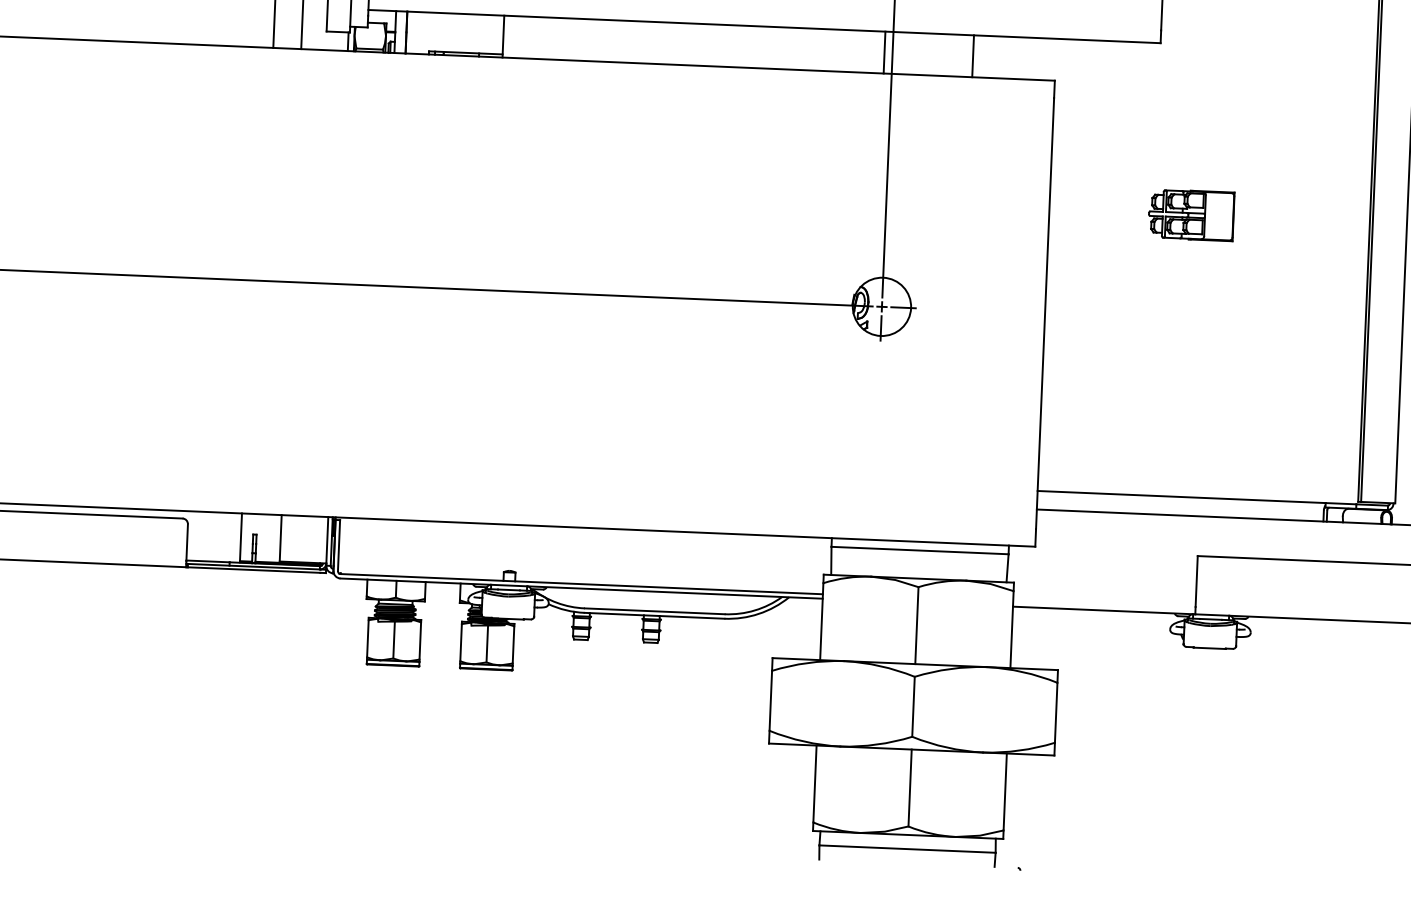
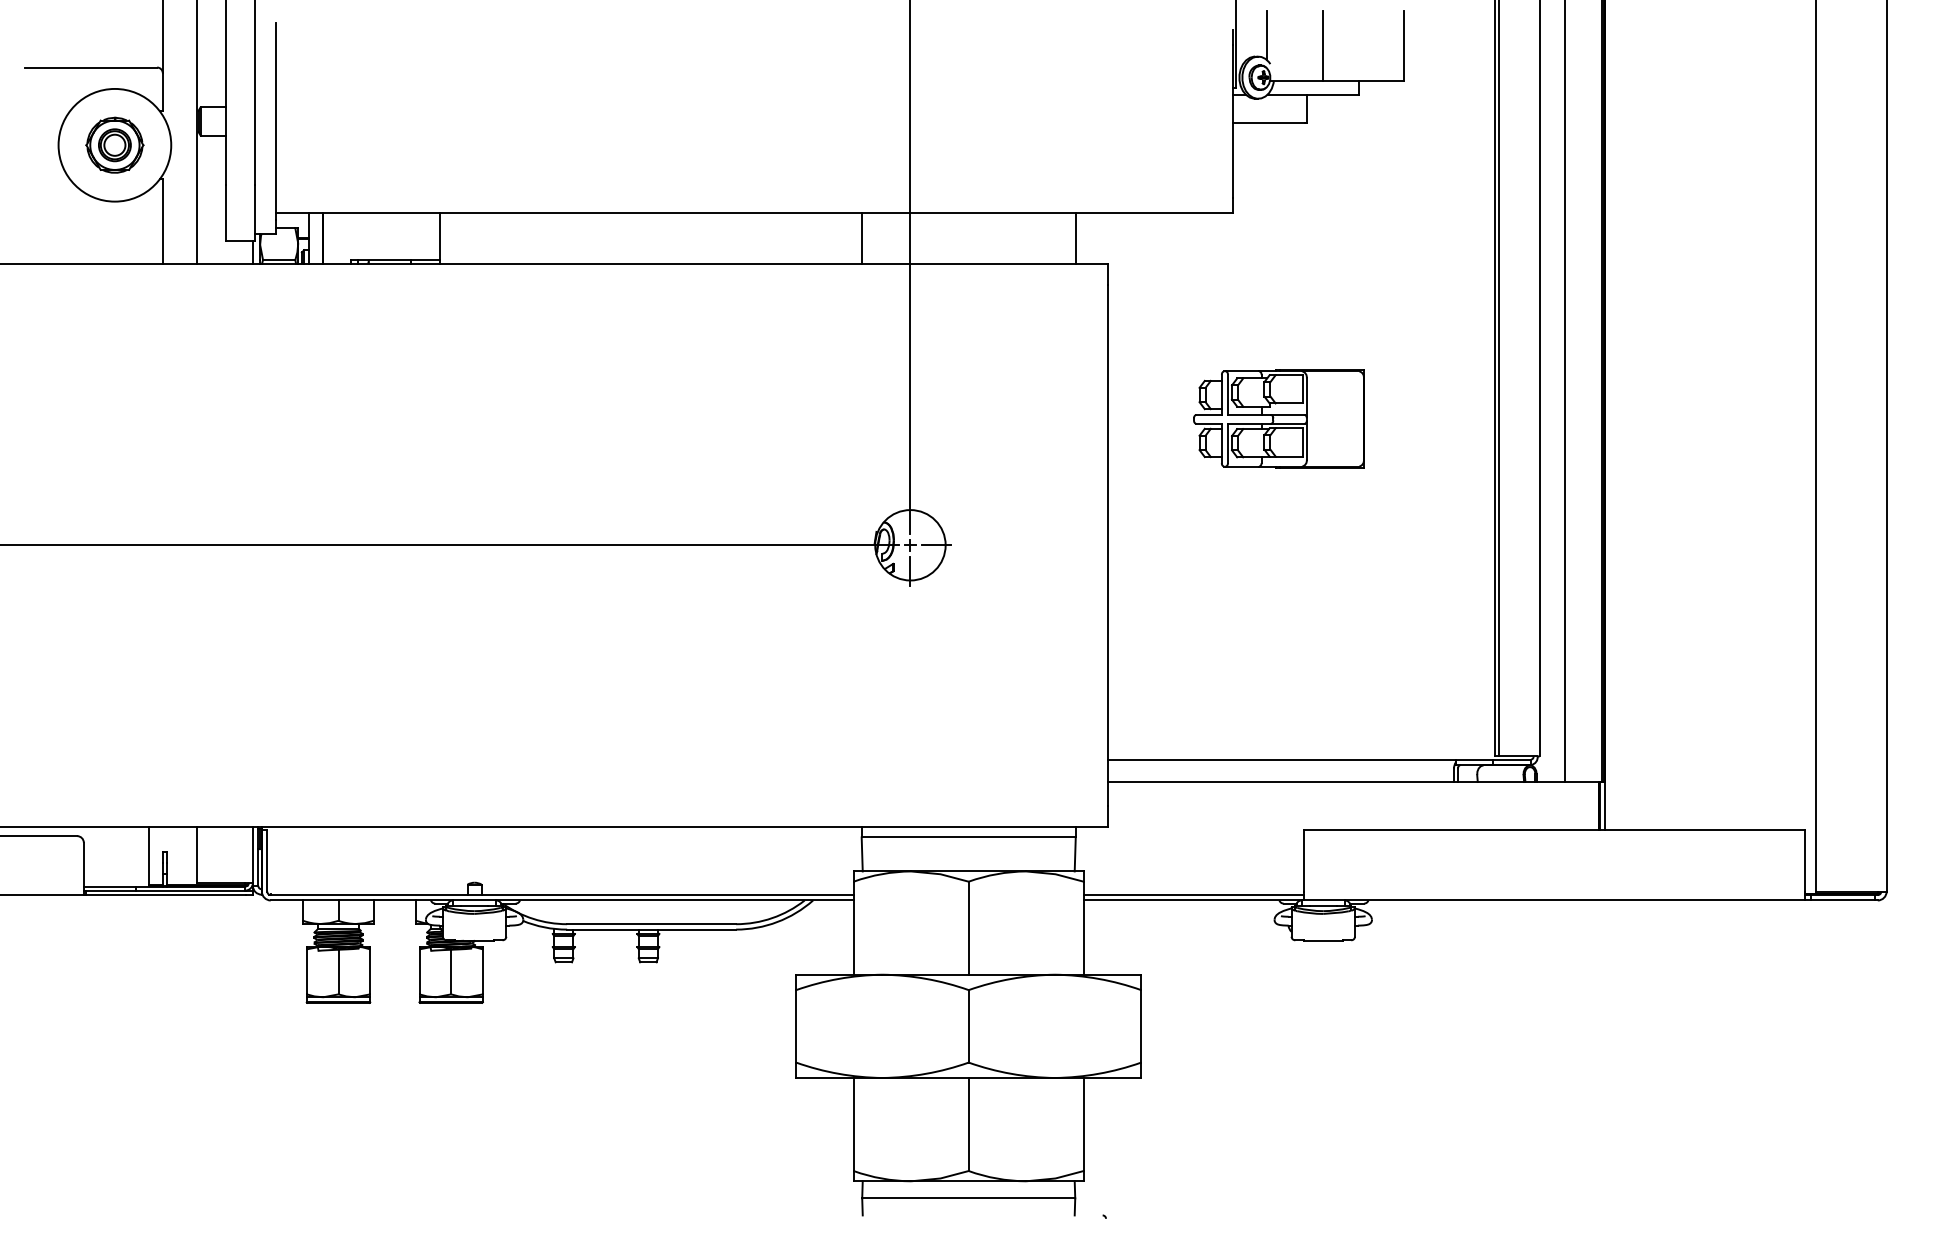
line: (884, 51) -> (861, 237), moved
line: (972, 55) -> (1075, 237), moved
part: (1190, 214) -> (1278, 418), size x1.67
line: (1103, 606) -> (1193, 895), added

